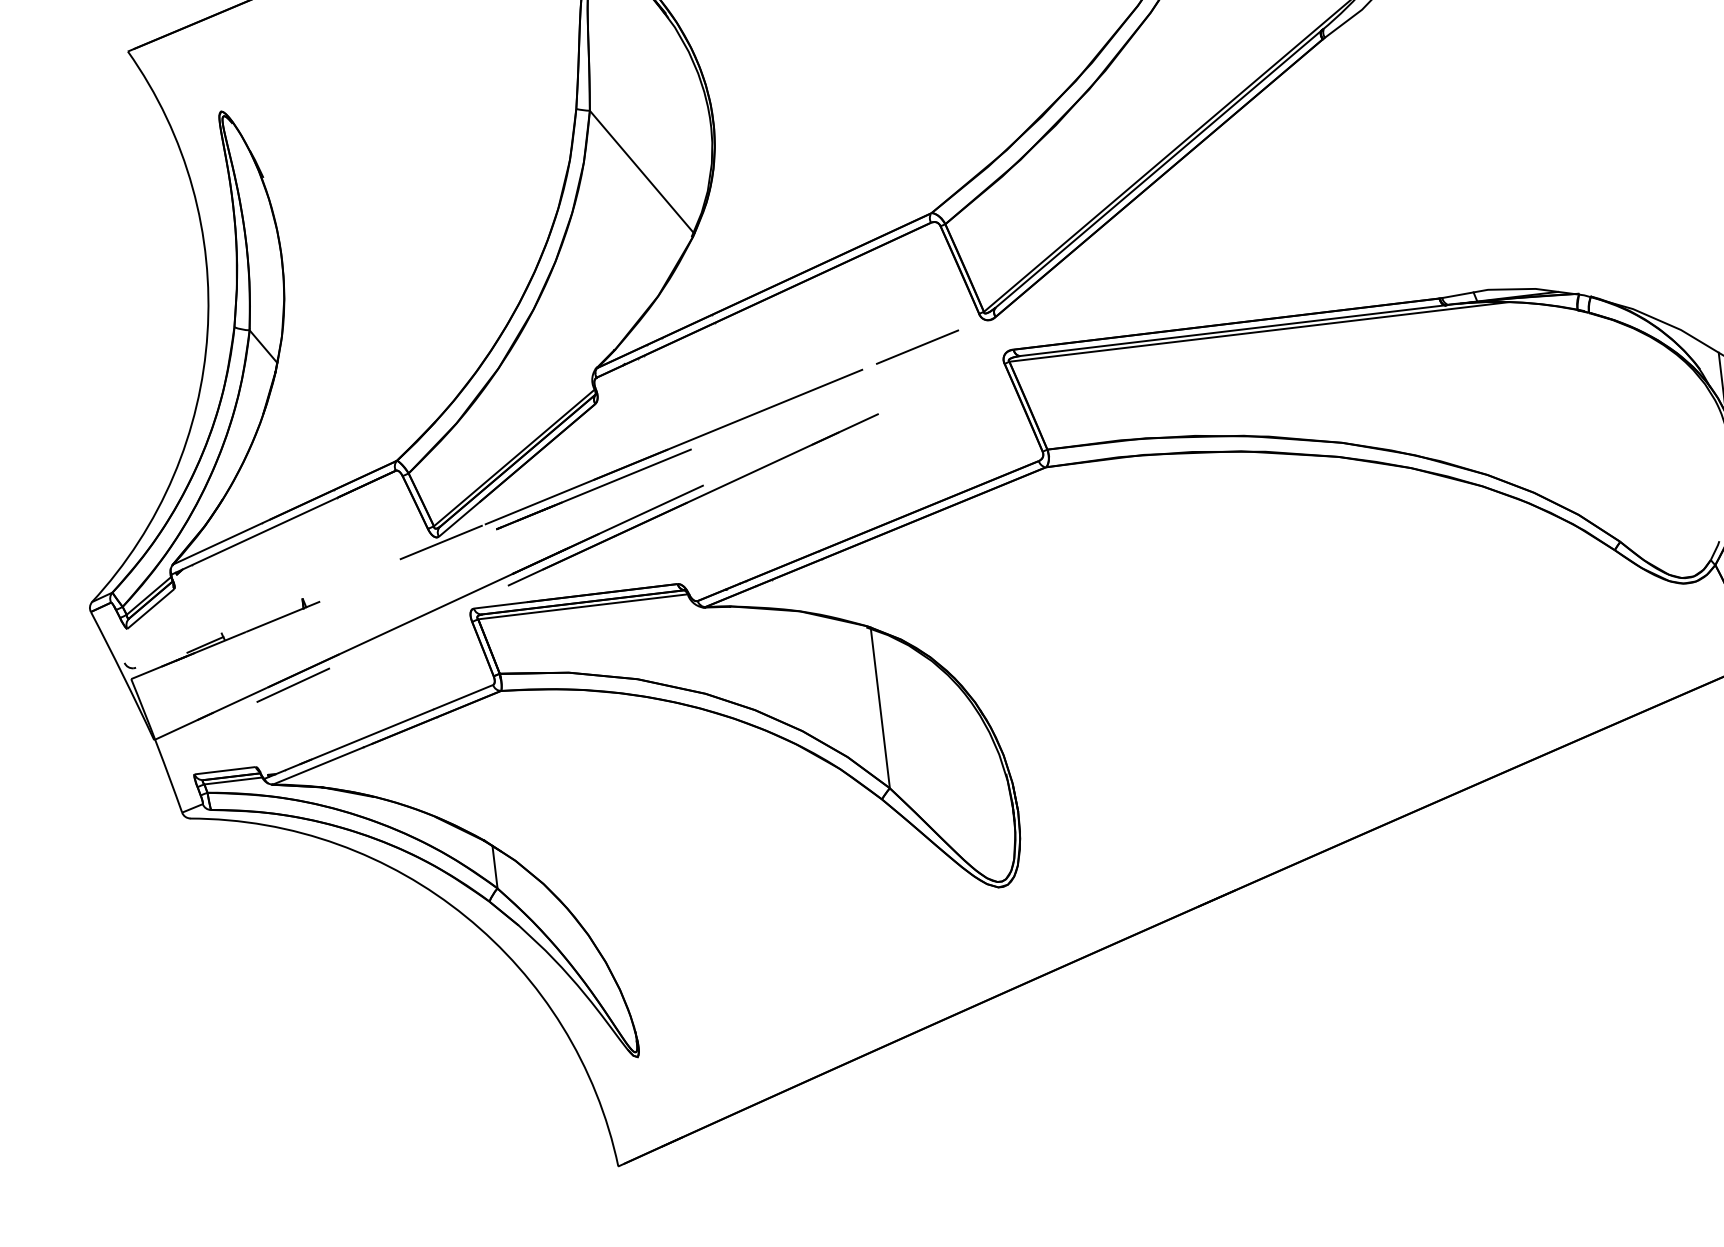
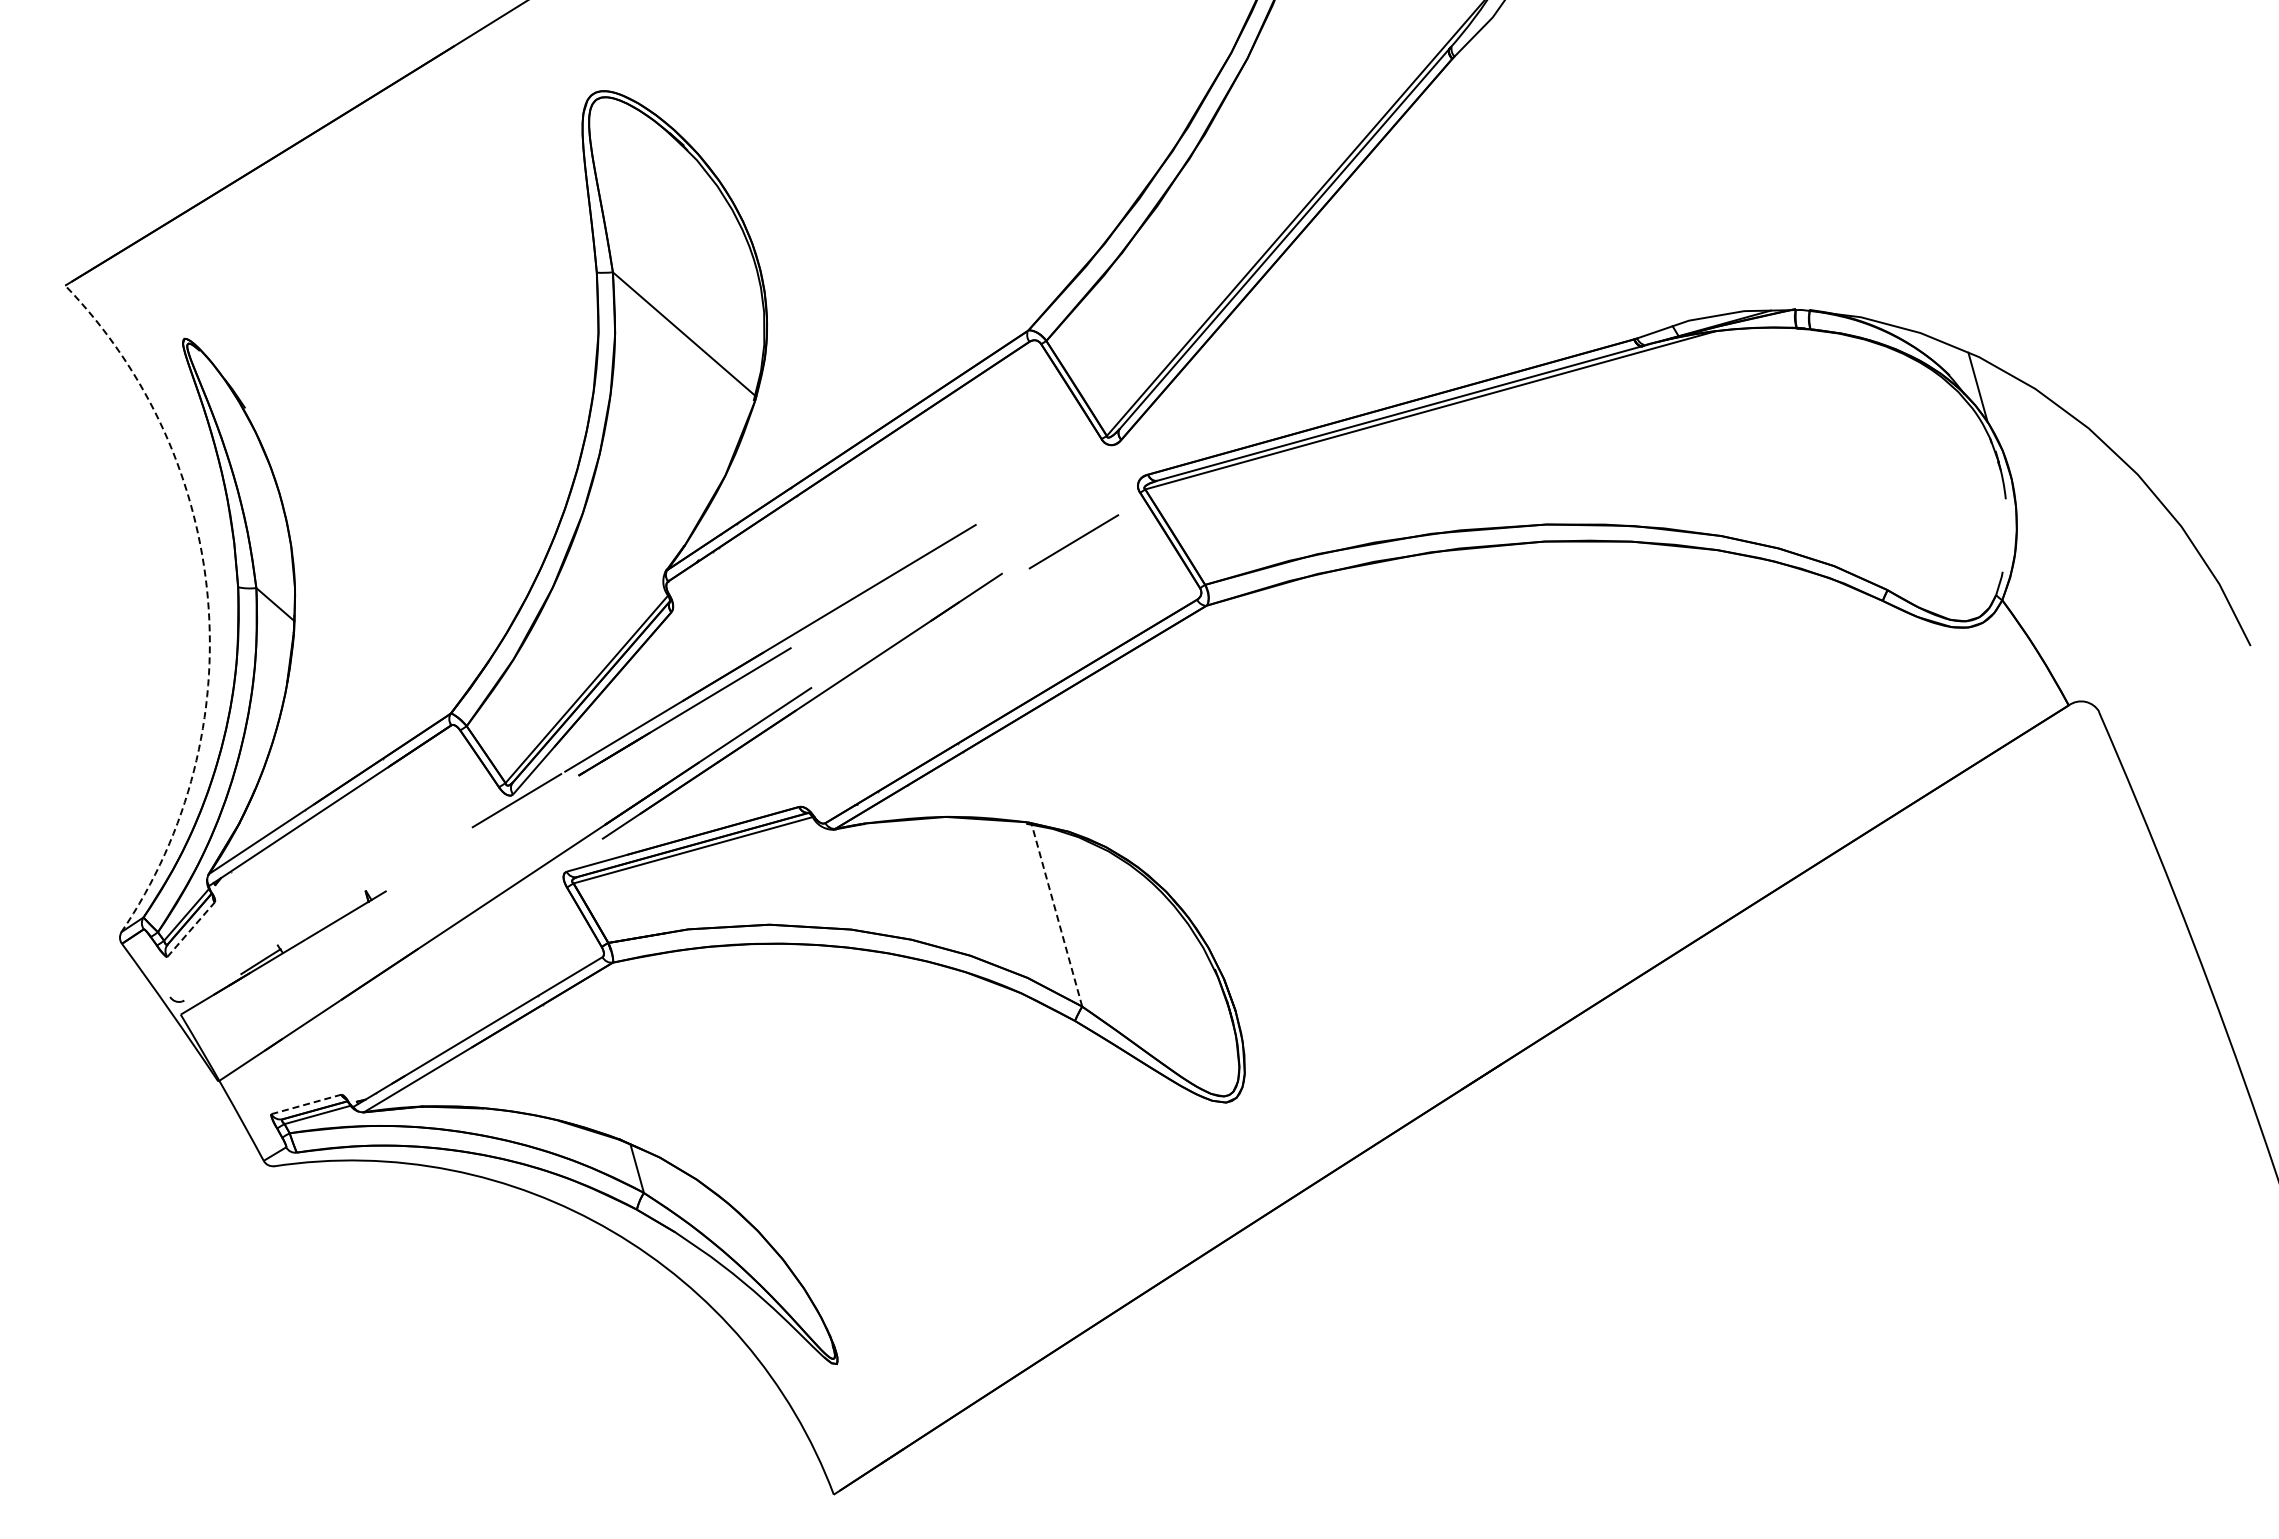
arc: (207, 333) -> (207, 599), solid -> dashed
line: (917, 346) -> (1073, 541), moved
line: (151, 608) -> (191, 929), solid -> dashed
line: (292, 684) -> (369, 992), removed
line: (880, 707) -> (1056, 914), solid -> dashed
line: (224, 770) -> (305, 1104), solid -> dashed

